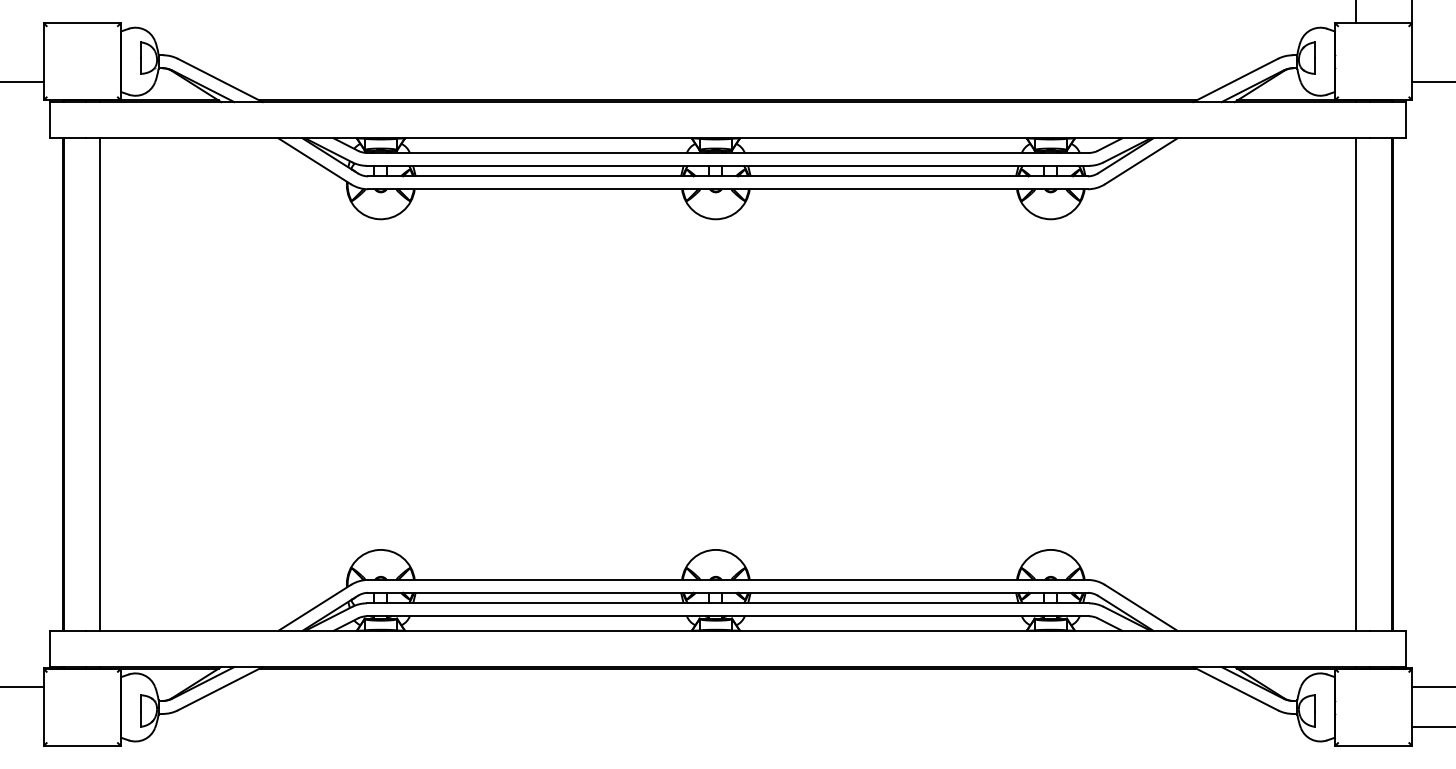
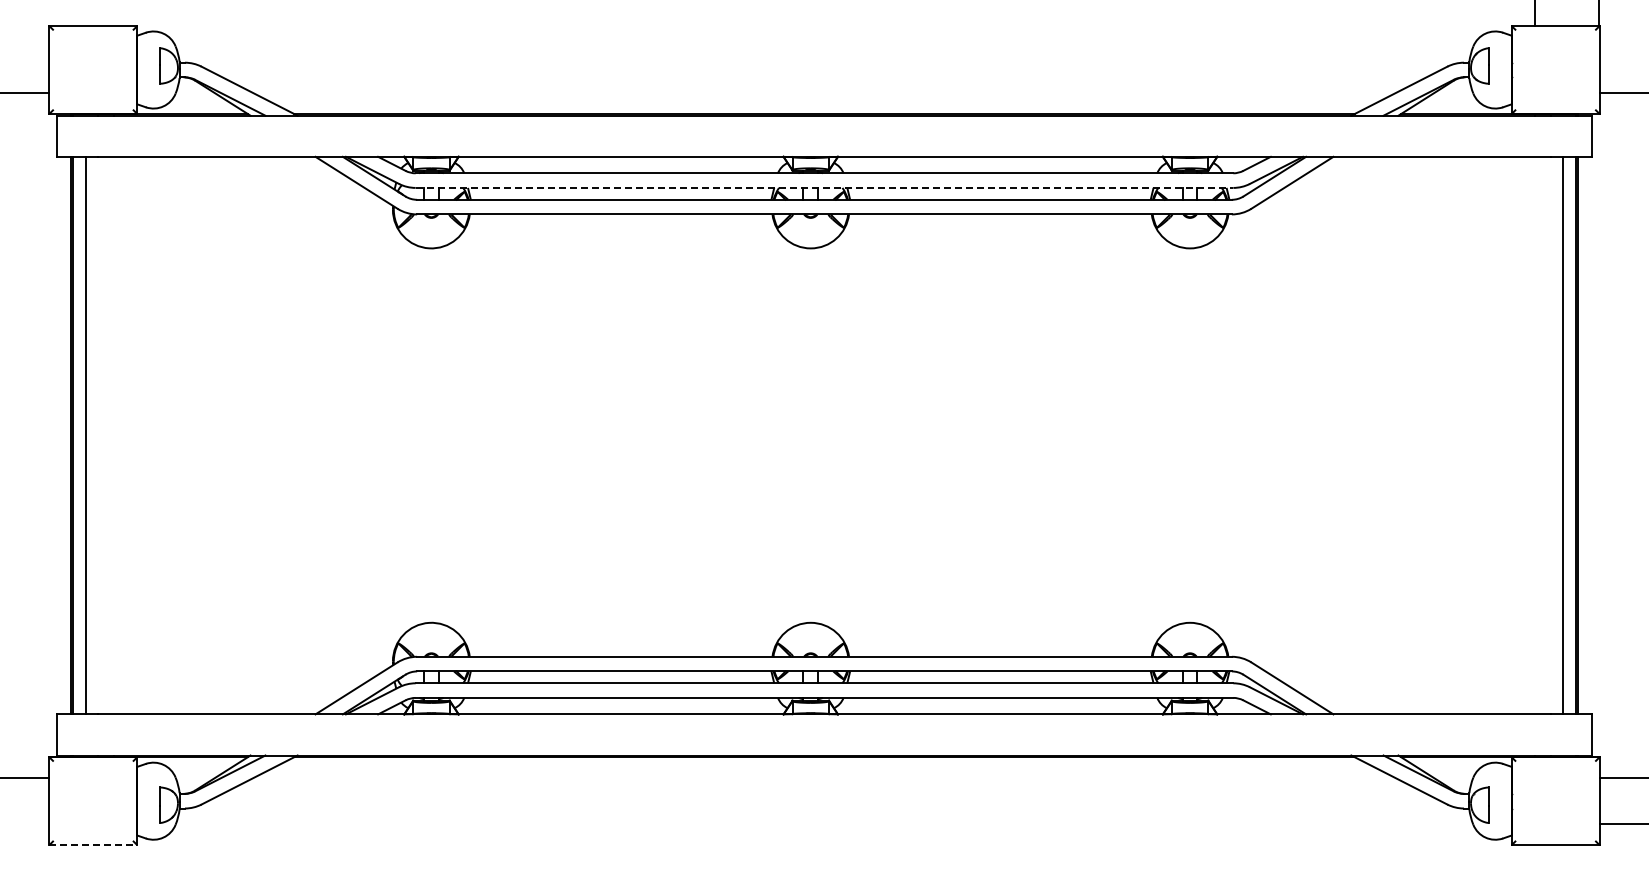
line: (728, 165) -> (824, 187), solid -> dashed
line: (100, 384) -> (85, 435), moved
line: (1355, 384) -> (1563, 435), moved
line: (82, 746) -> (93, 845), solid -> dashed

